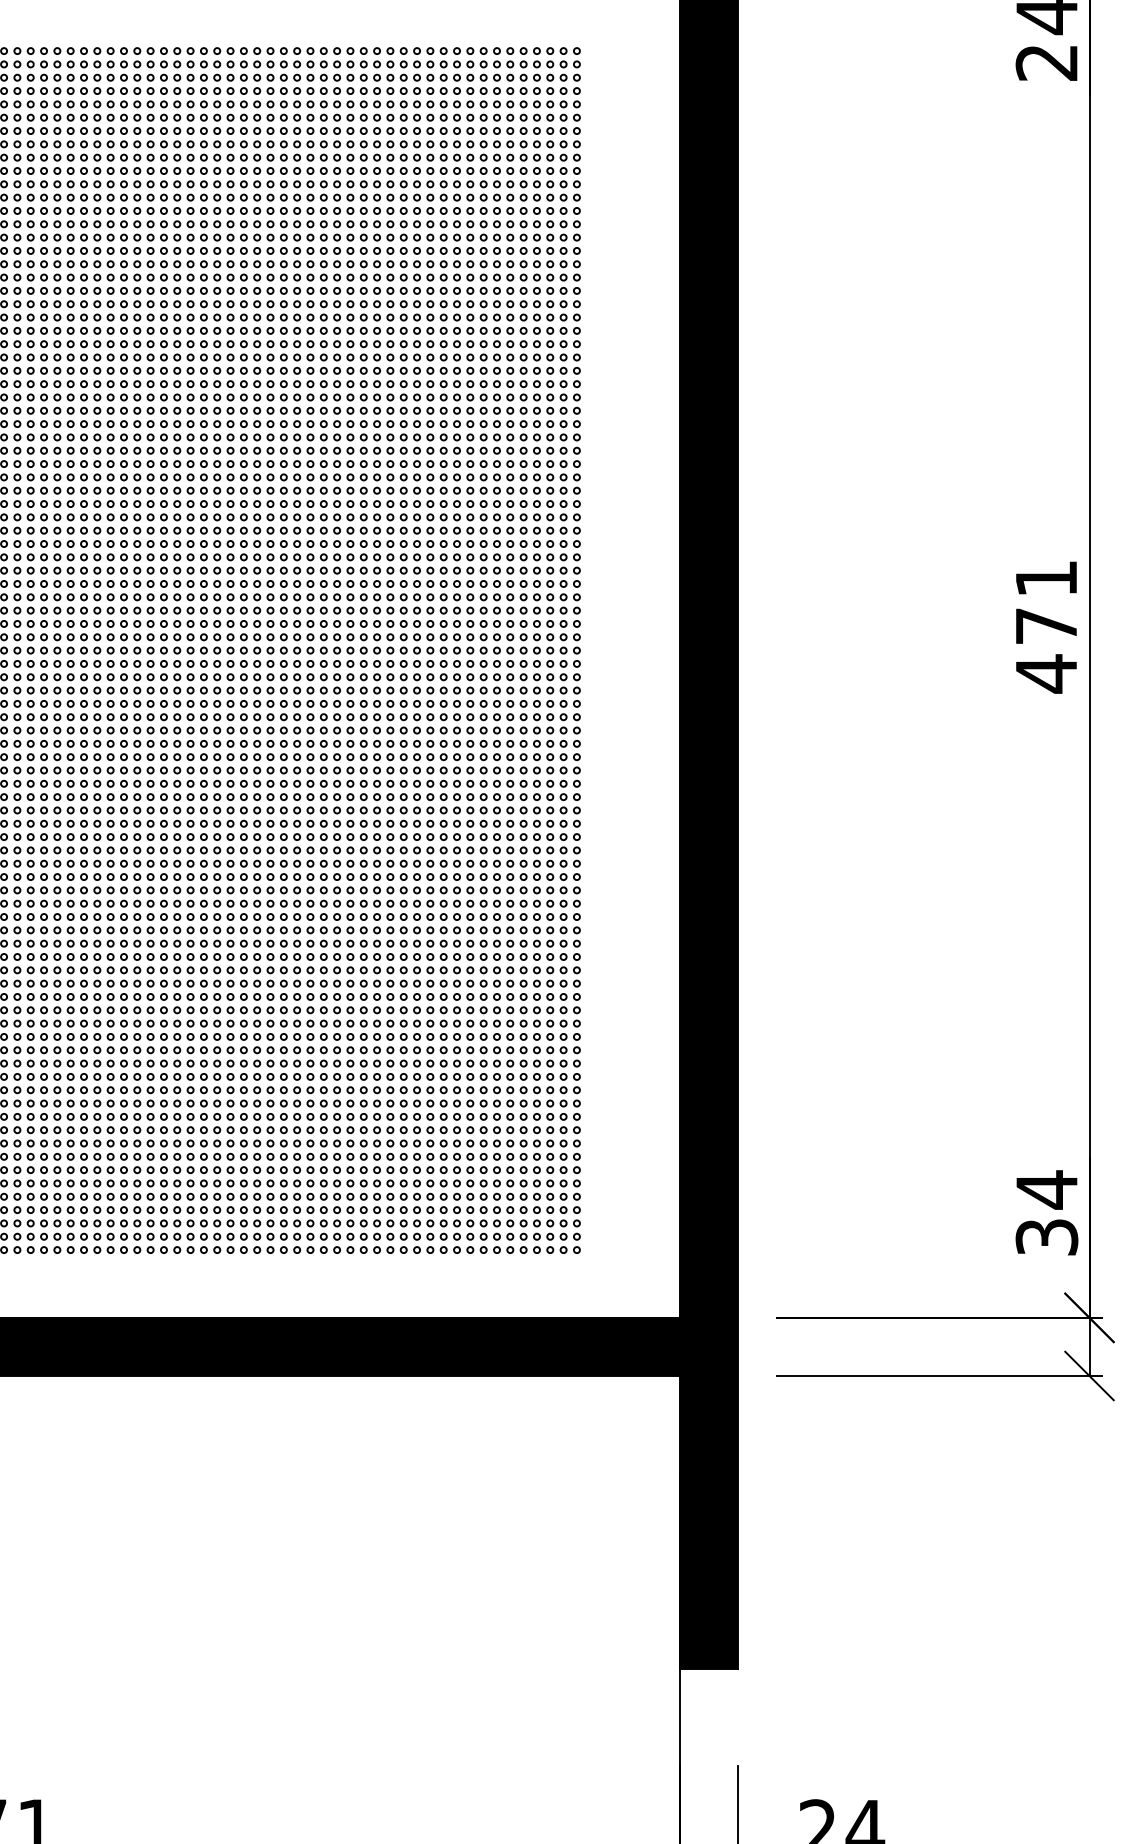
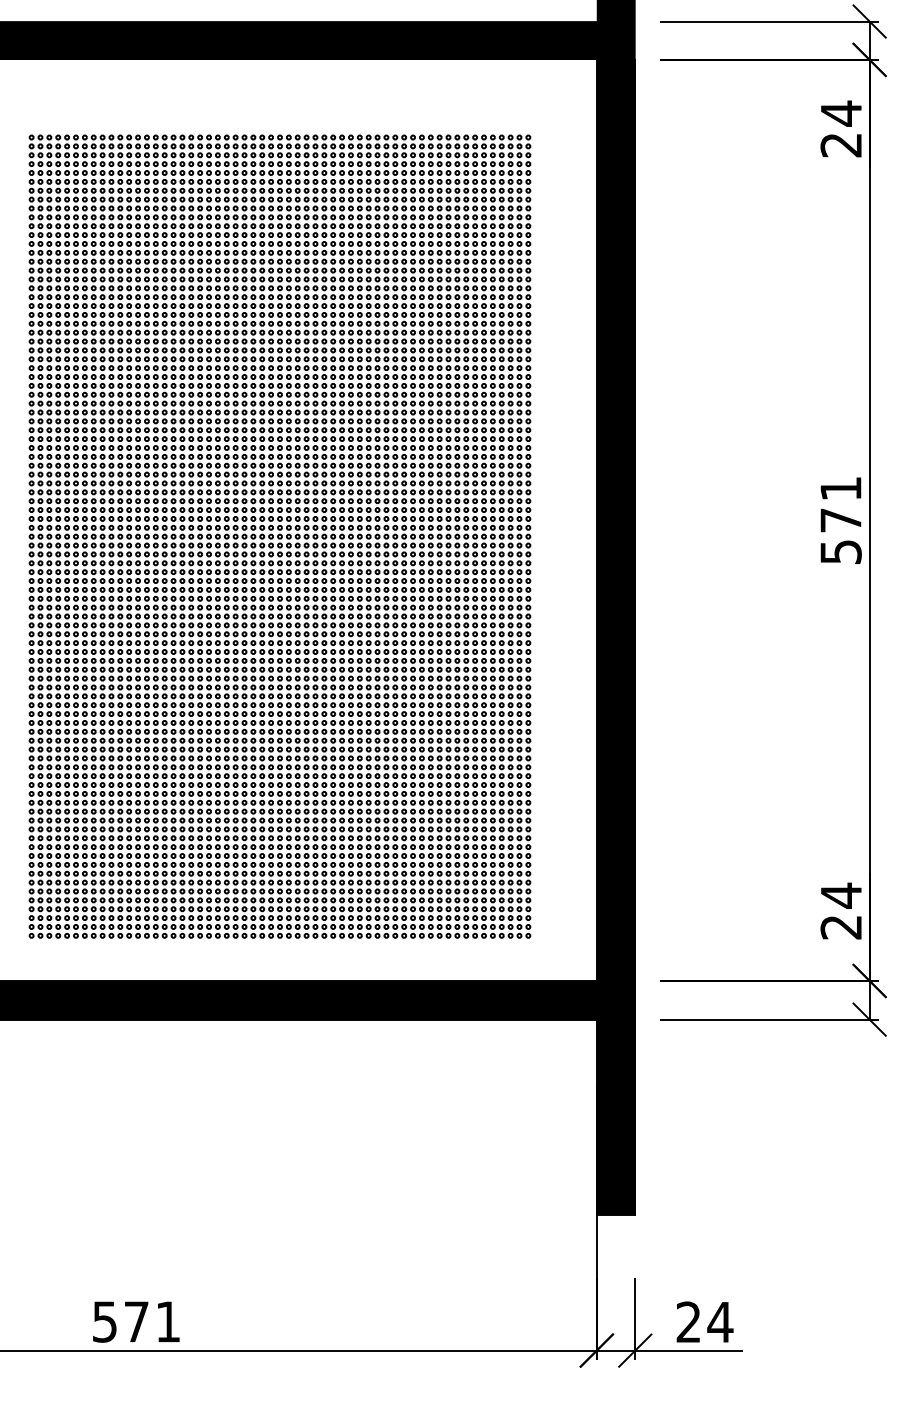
text: (1045, 674) -> (840, 552), 471 -> 571
text: (1047, 1237) -> (841, 927), 34 -> 24

